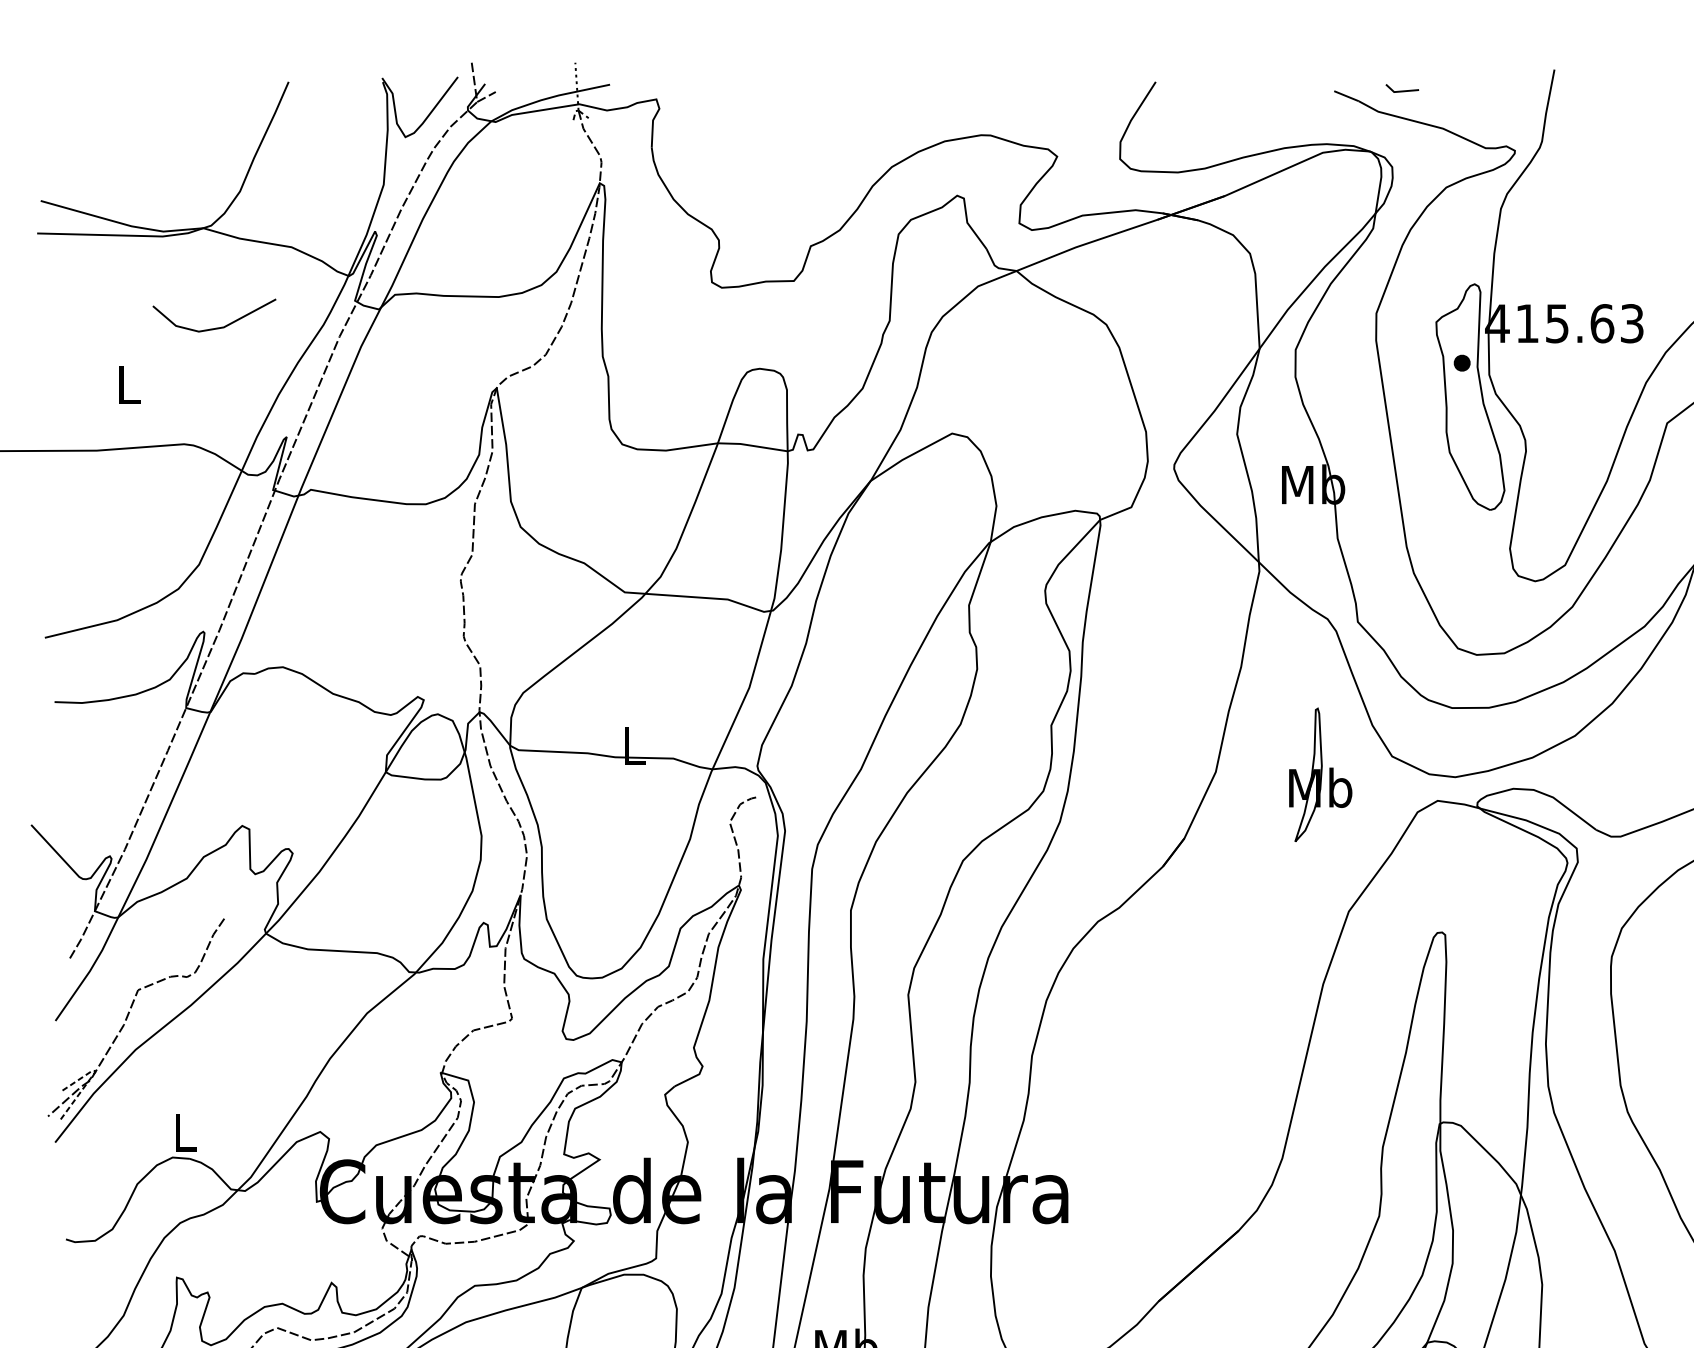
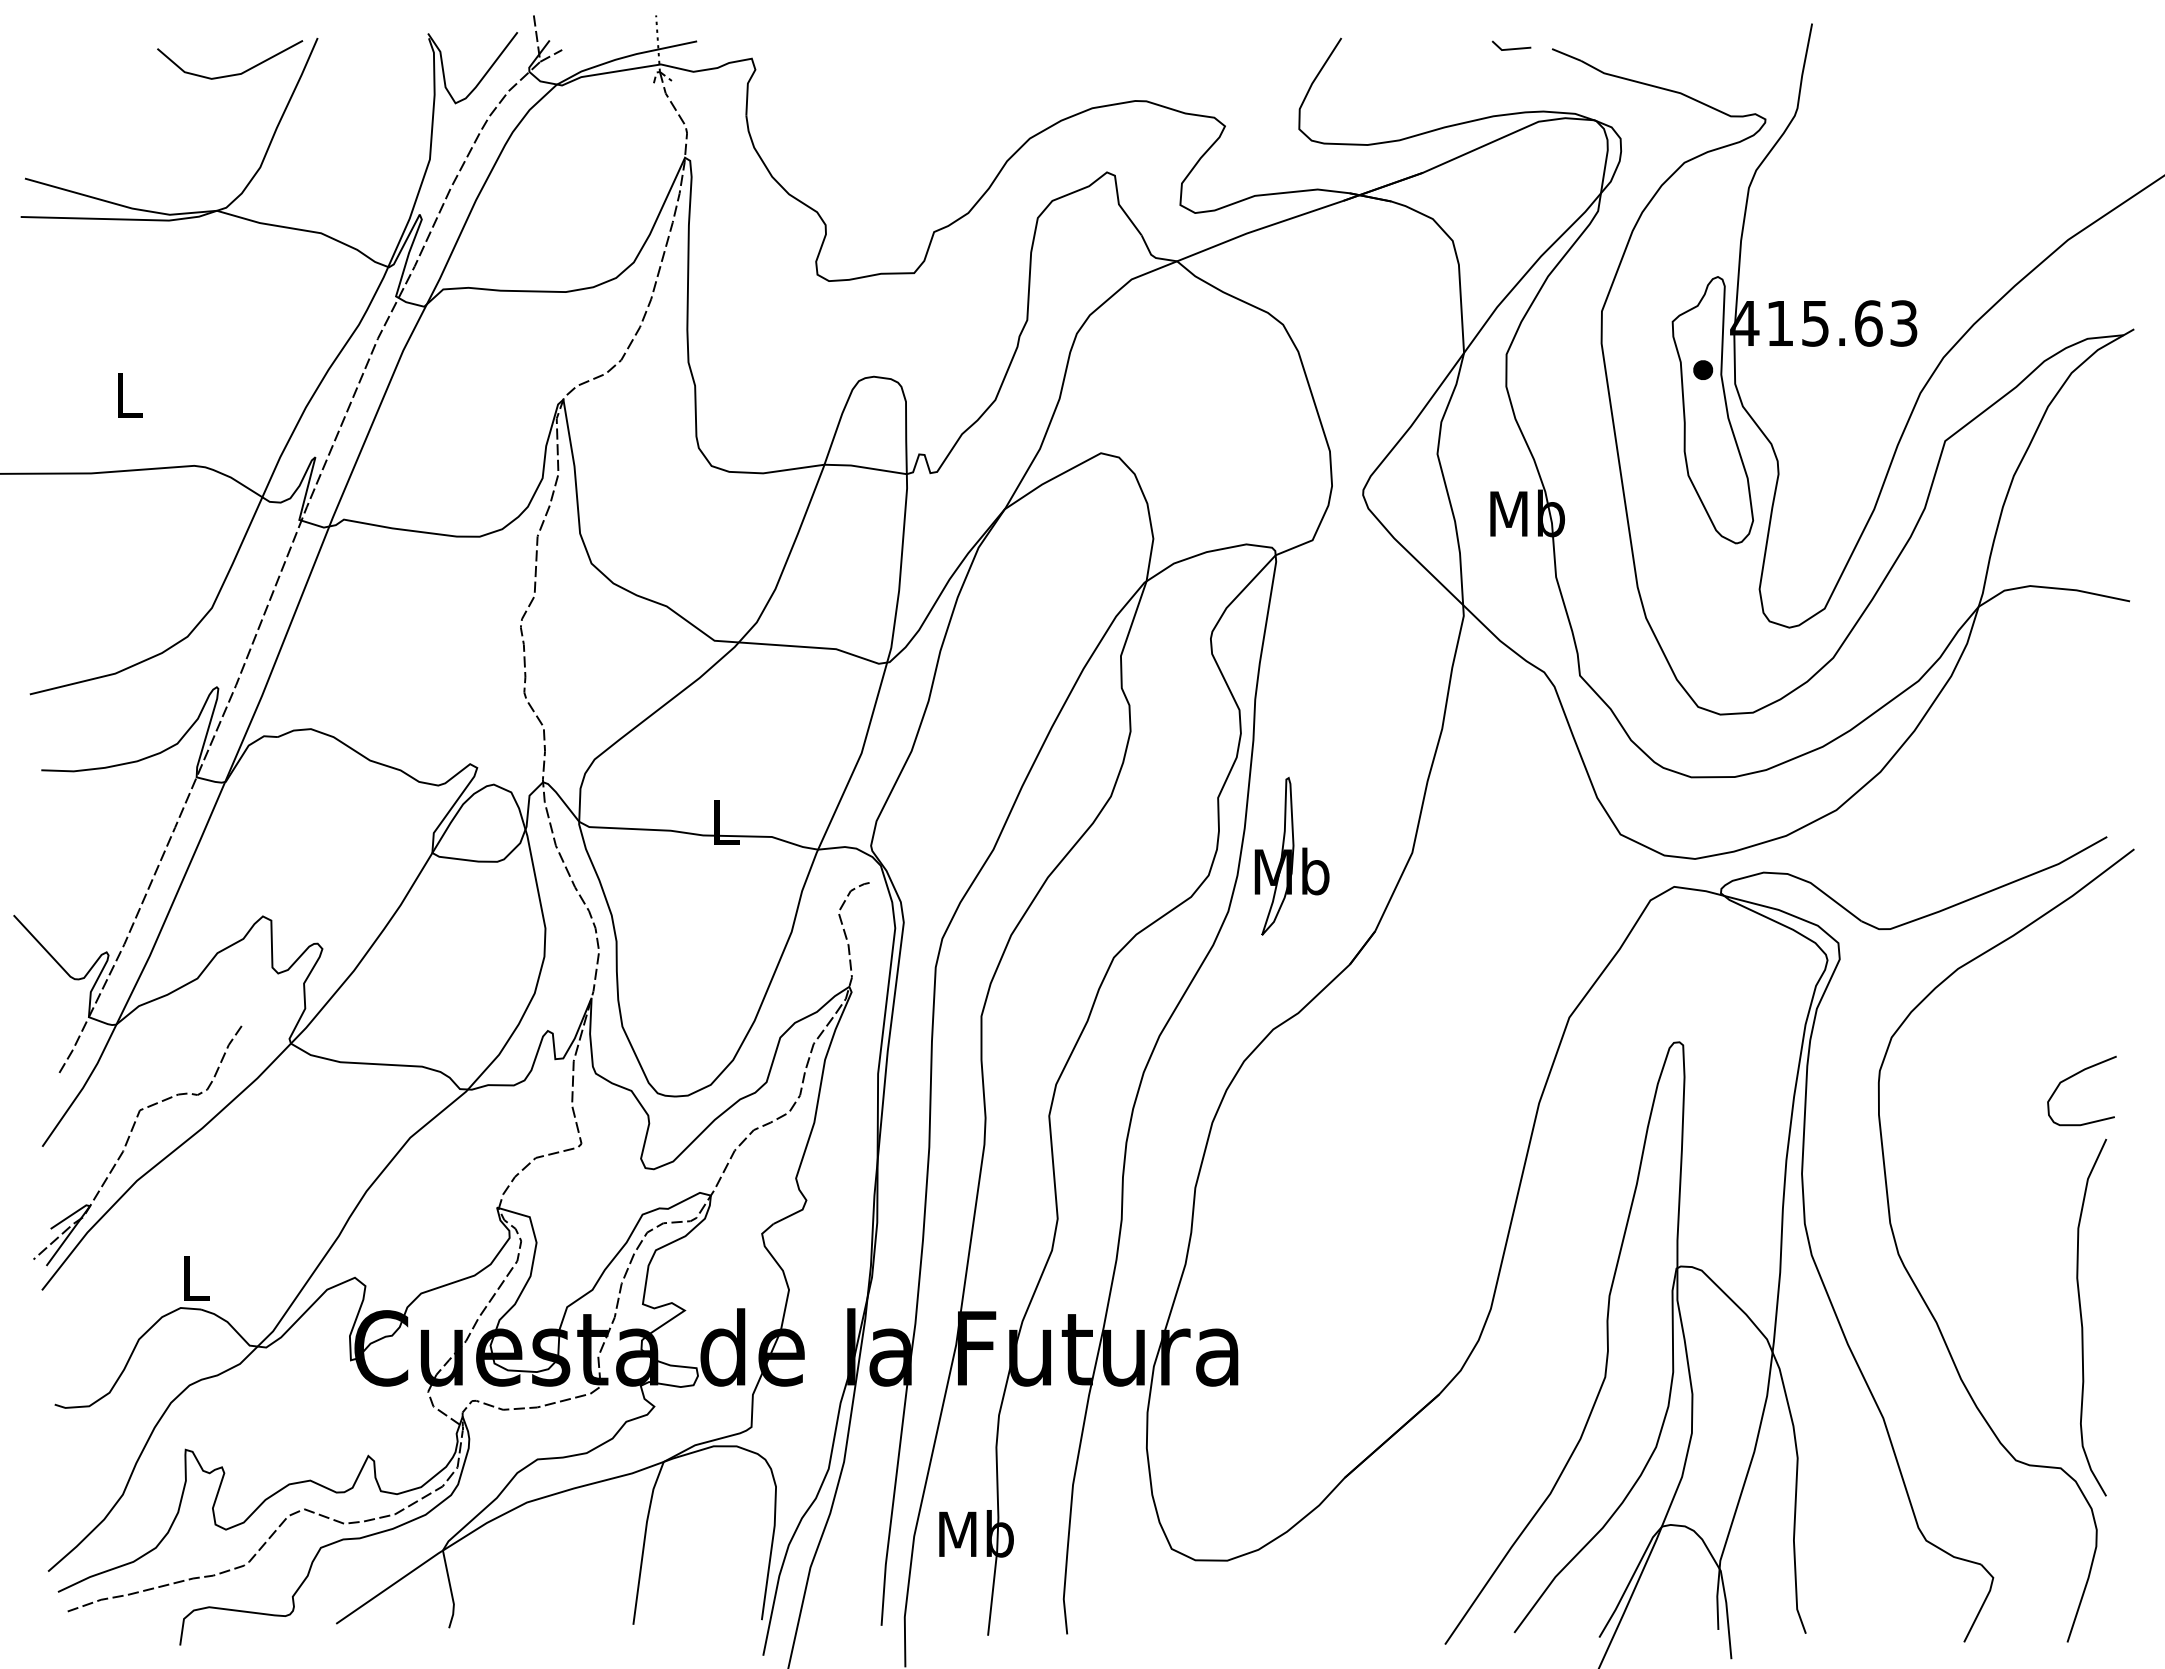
line: (1402, 90) -> (1511, 48), moved
line: (214, 327) -> (230, 74), moved
part: (1320, 774) -> (1291, 855), moved
line: (89, 1080) -> (82, 1216), dashed -> solid

